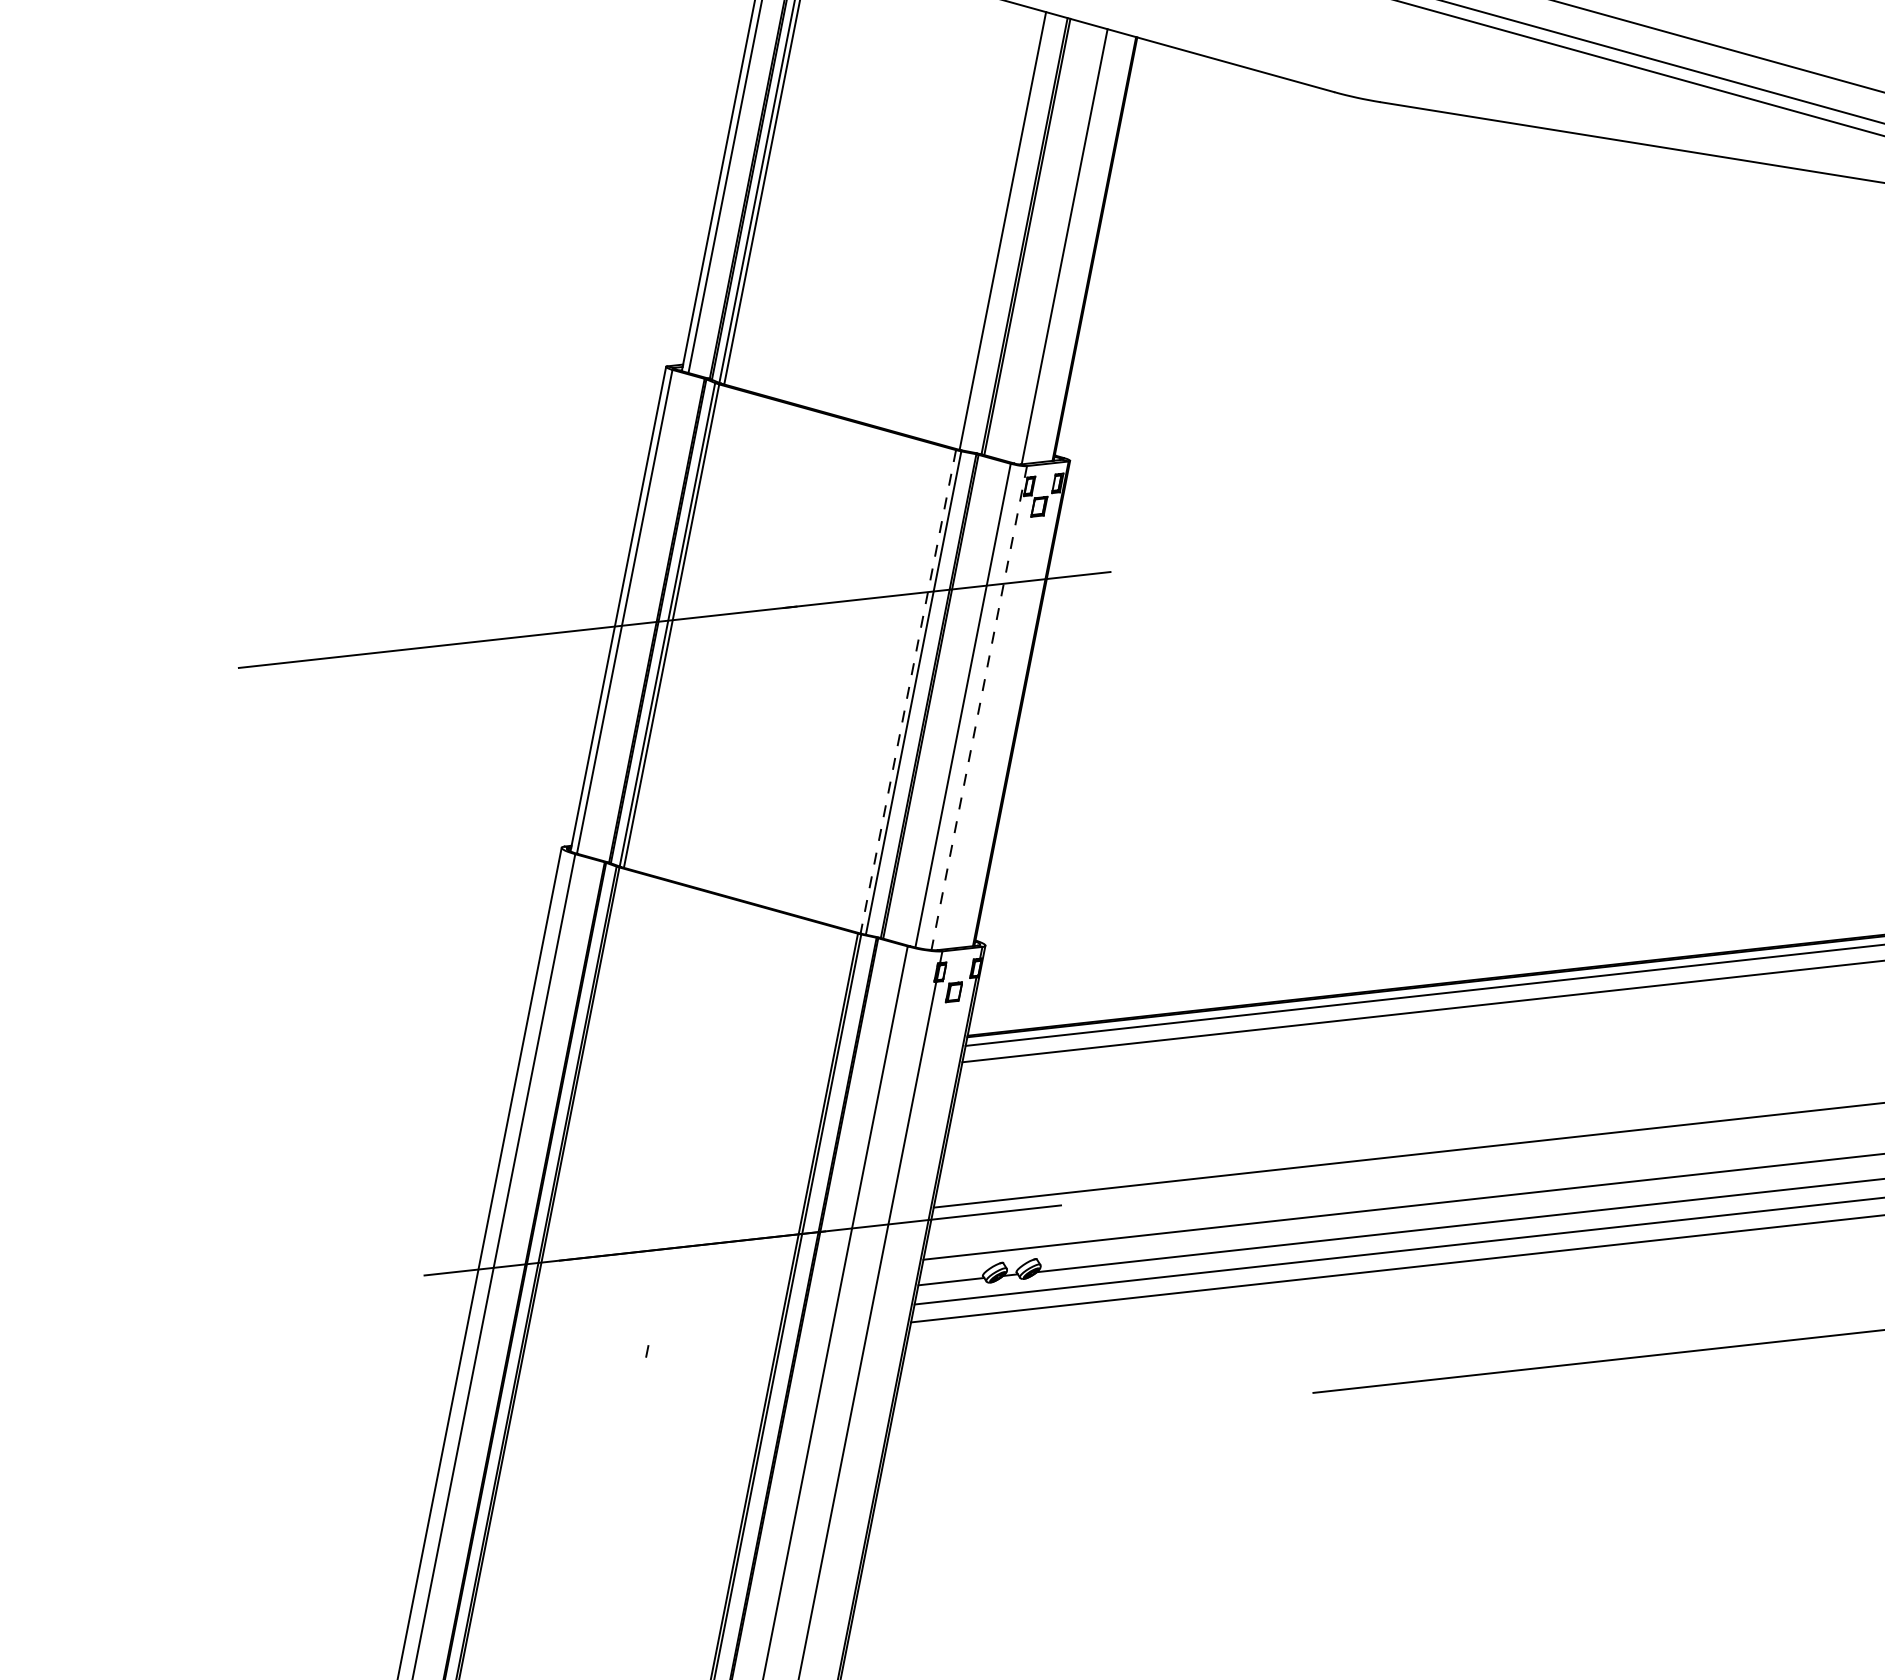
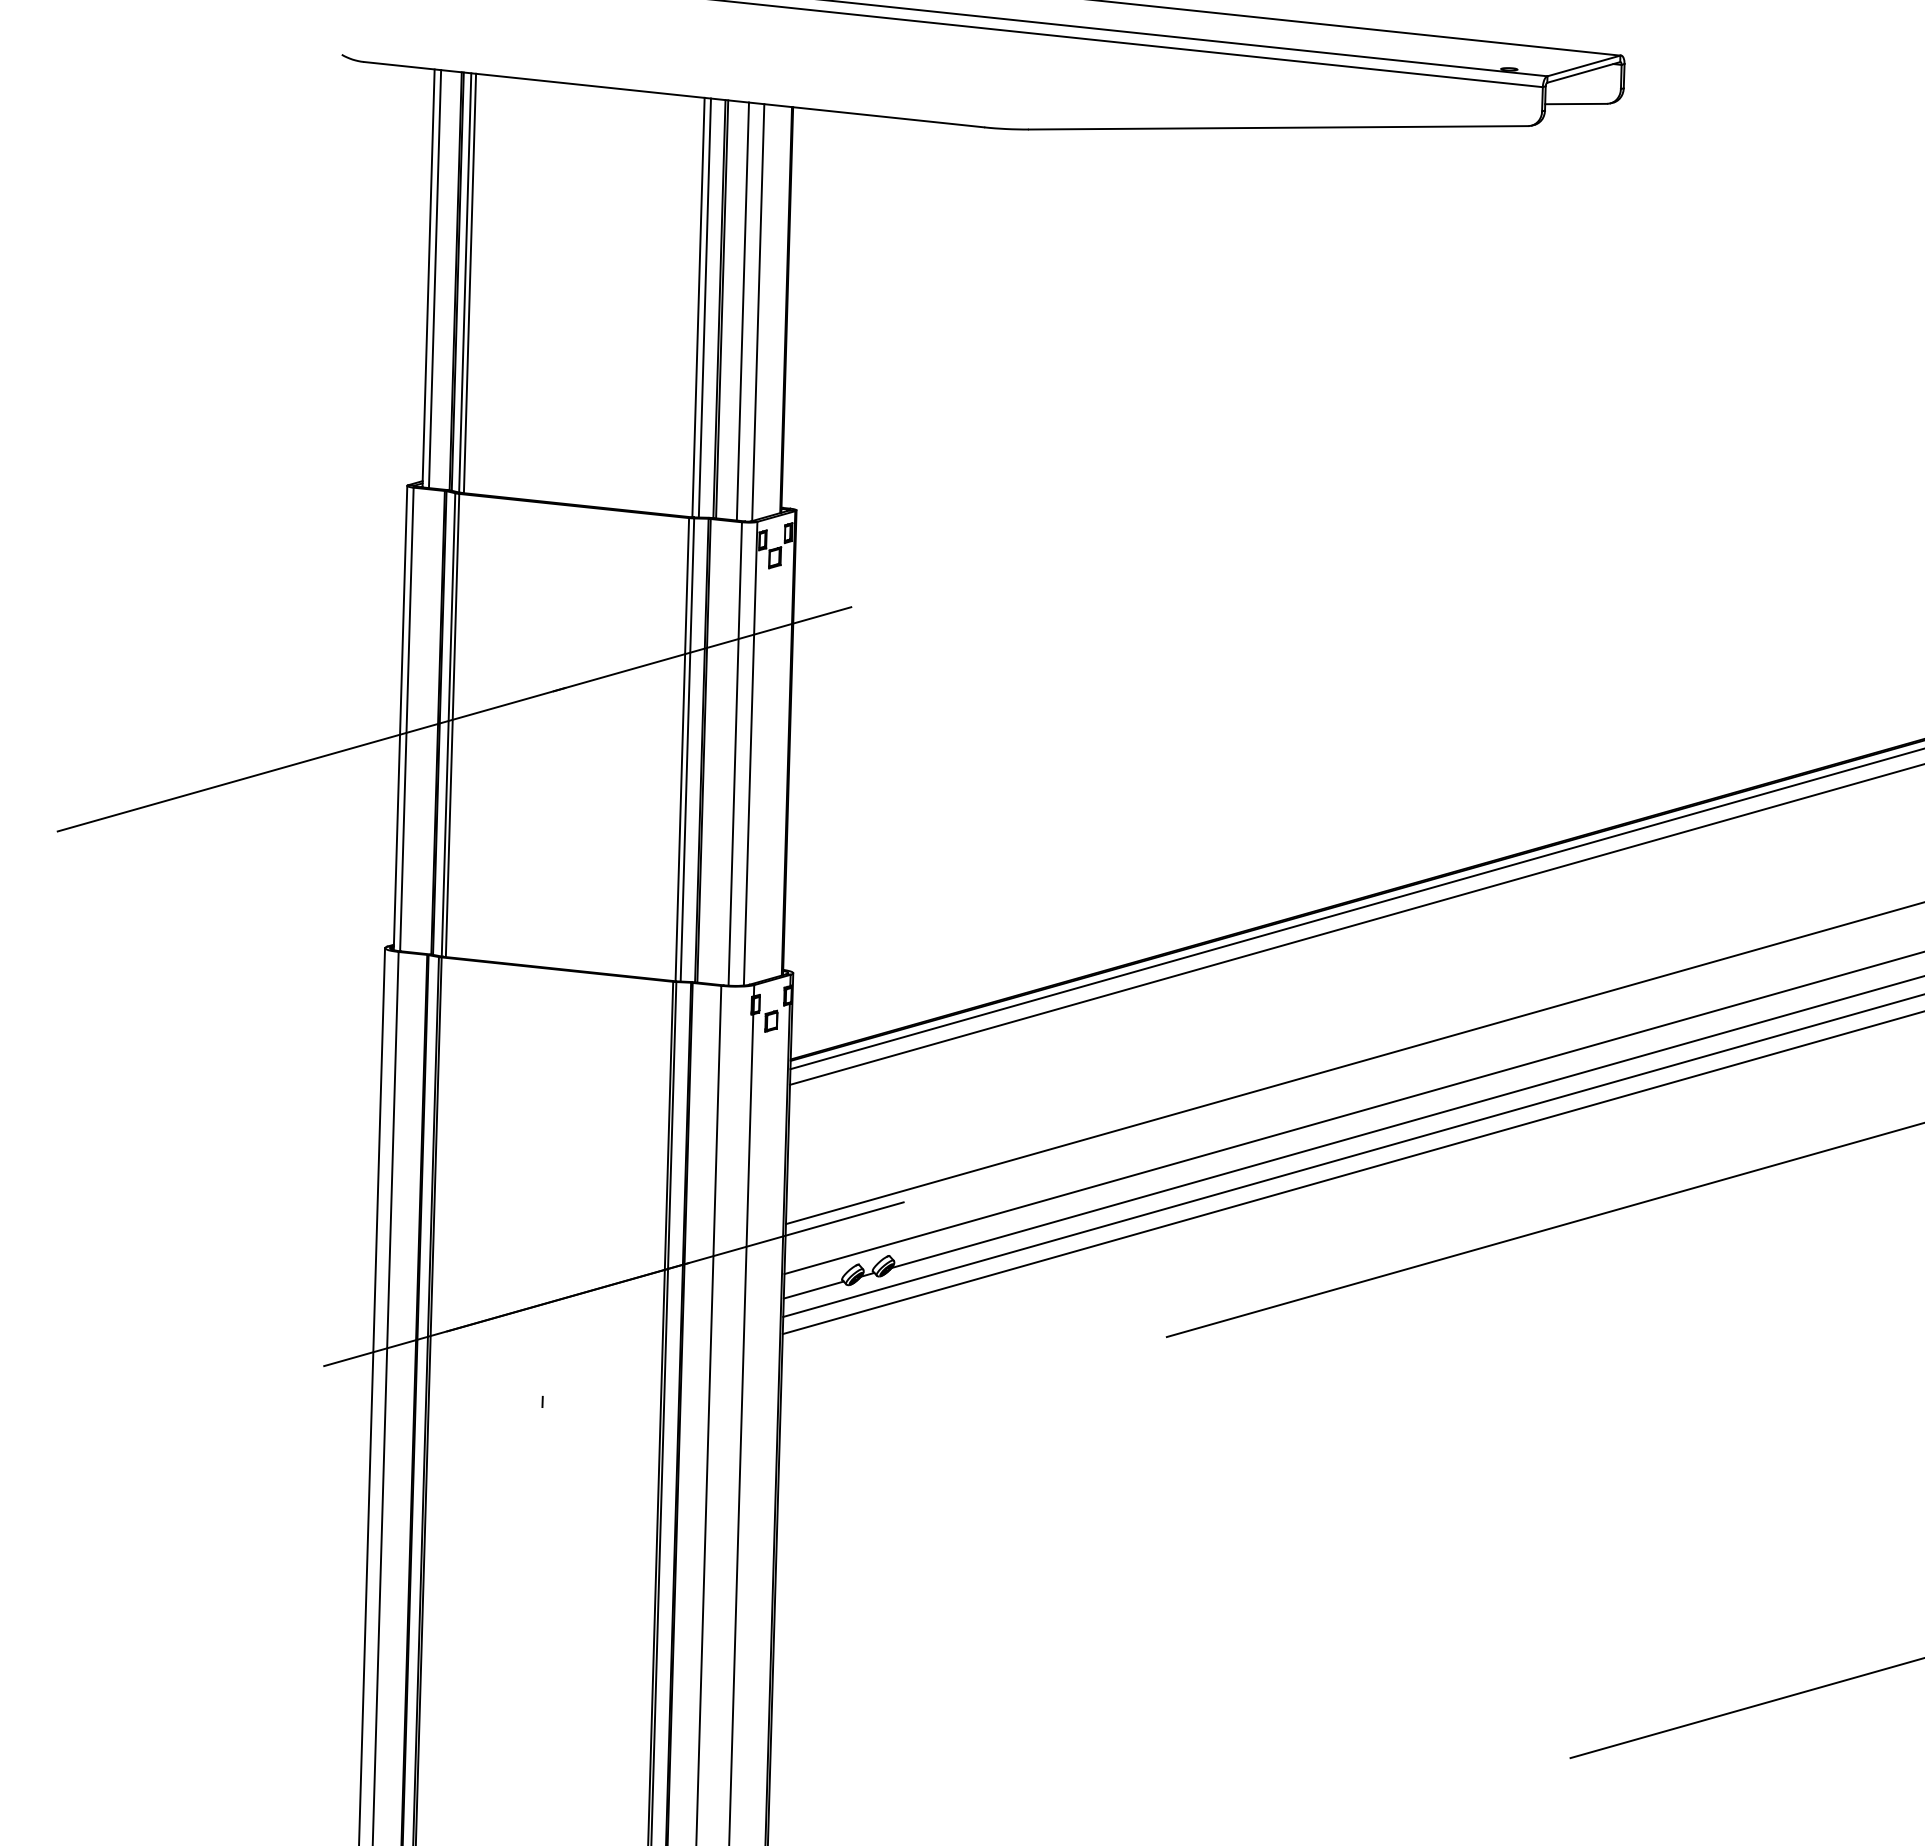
line: (1009, 231) -> (704, 307), added
line: (1048, 242) -> (742, 311), added
line: (908, 691) -> (682, 749), dashed -> solid
line: (979, 707) -> (750, 753), dashed -> solid

